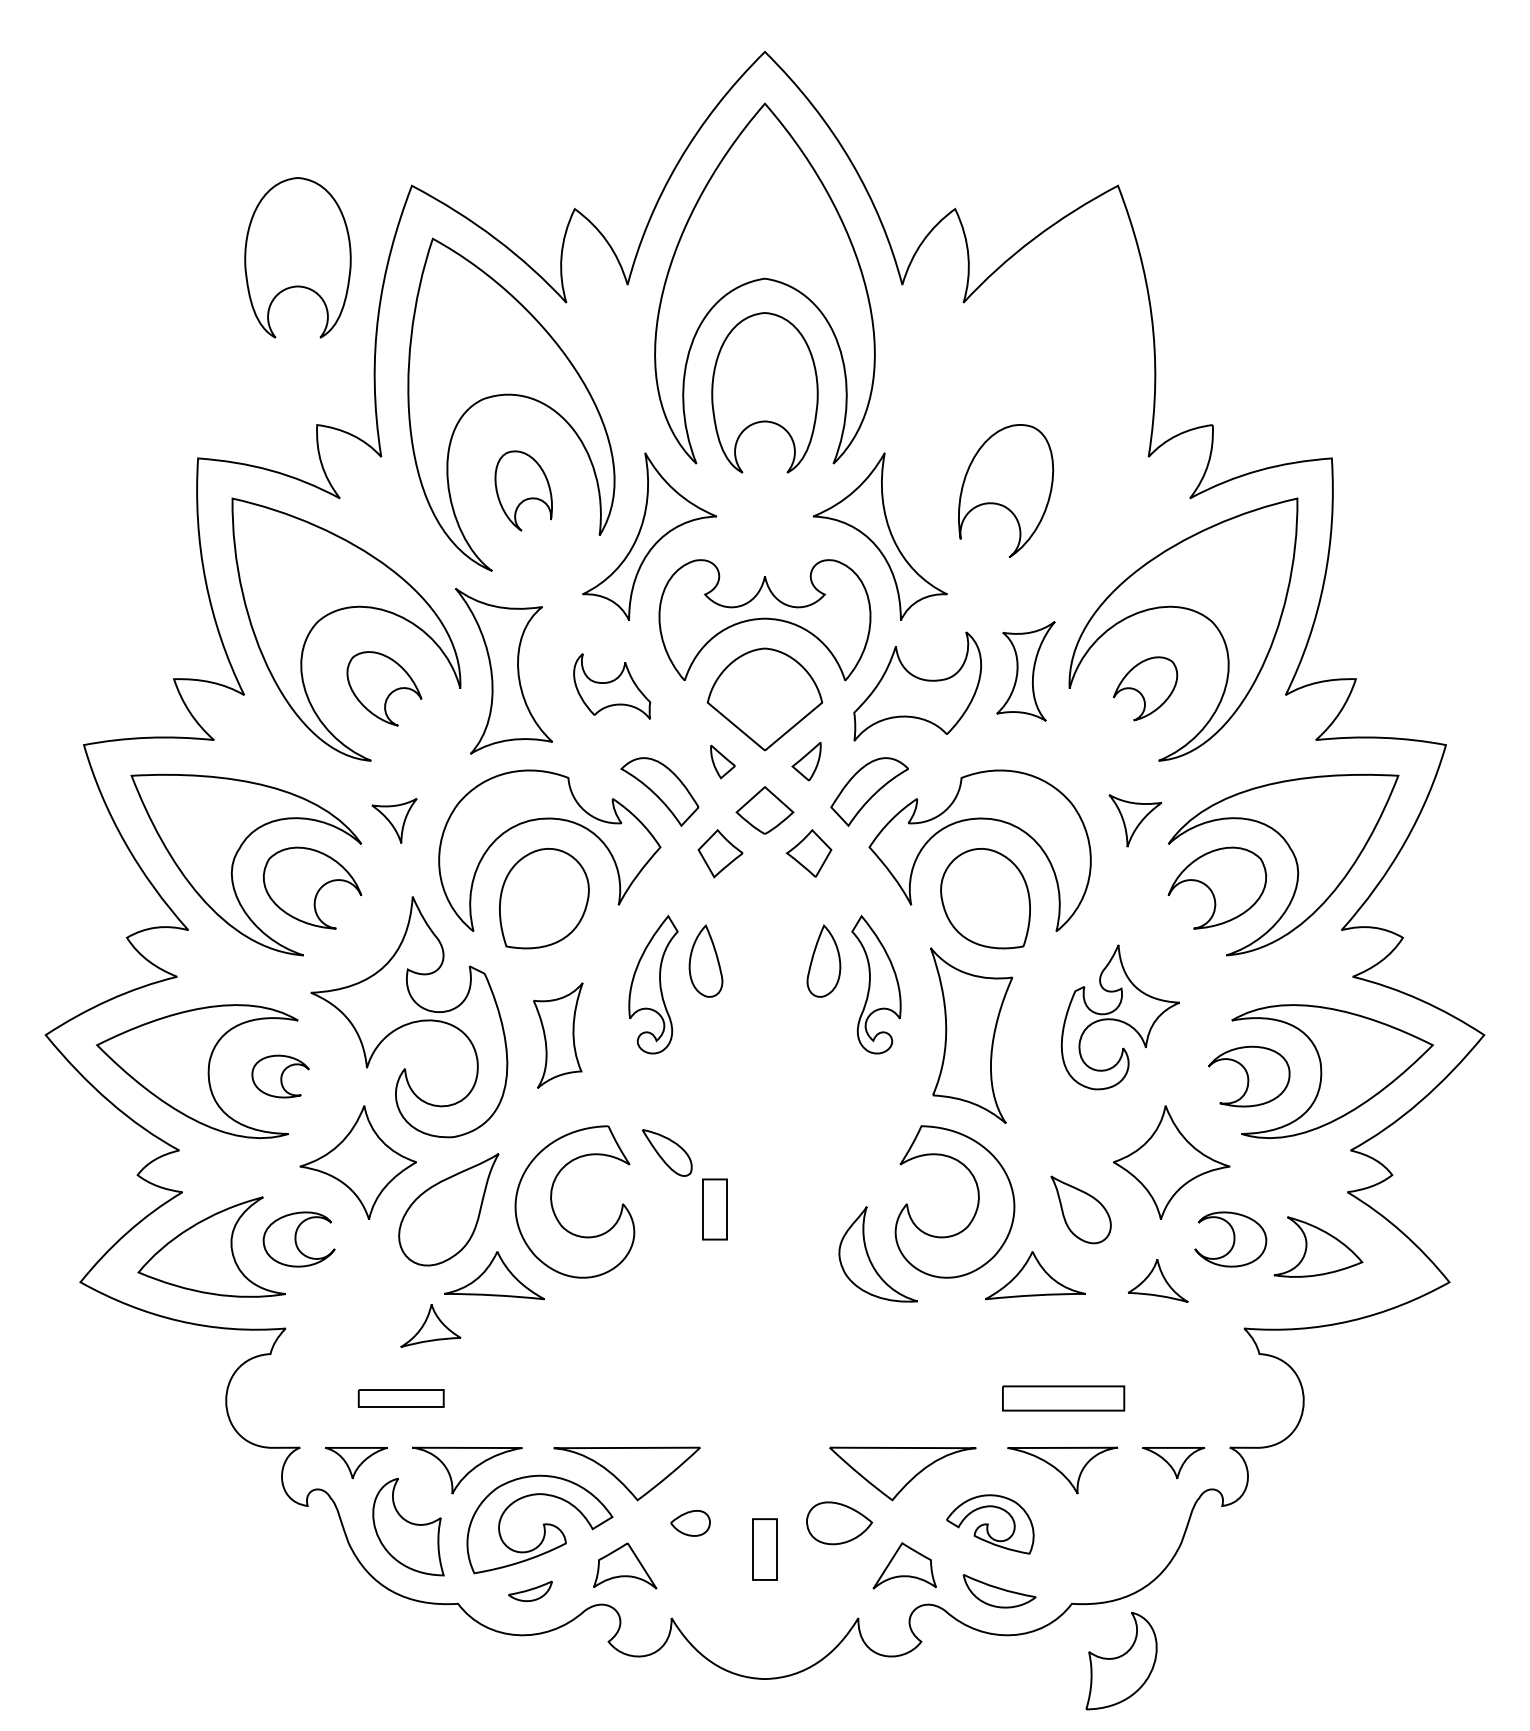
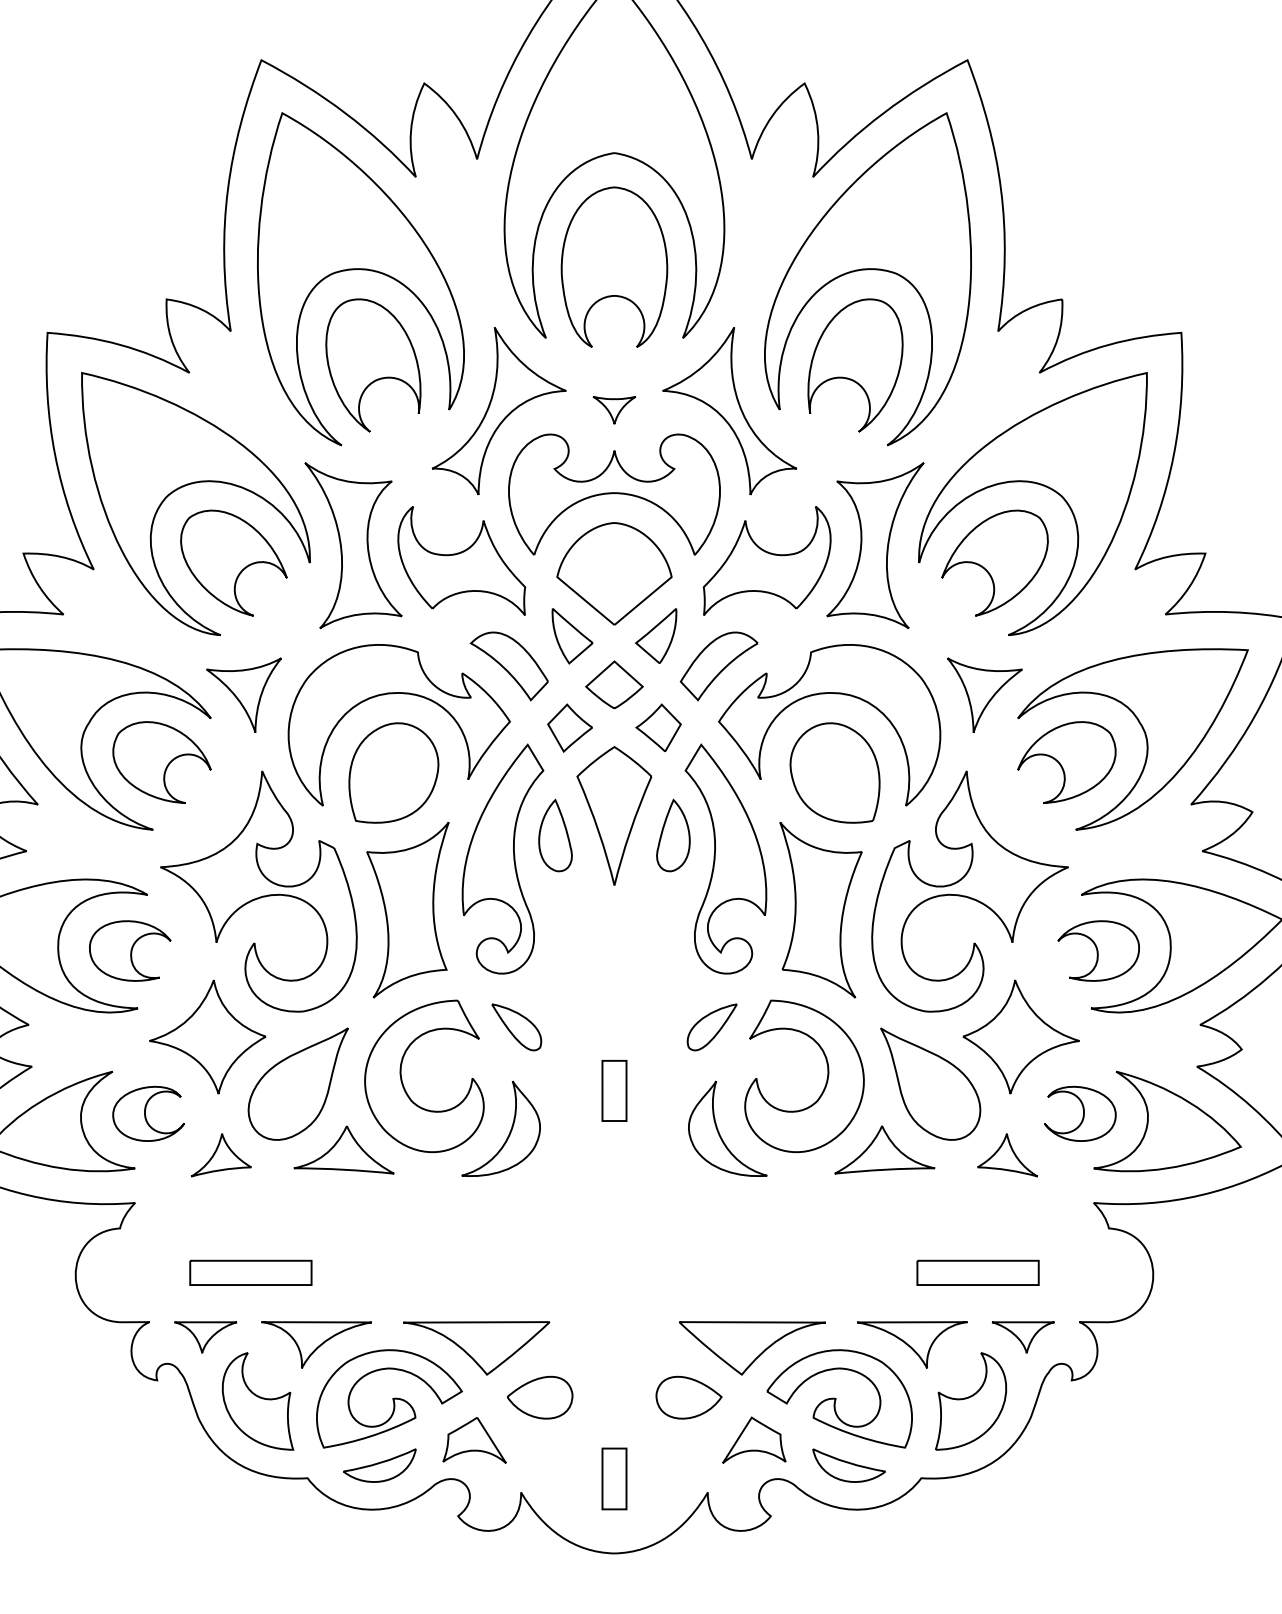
part: (297, 257) -> (147, 131), removed
part: (1018, 395) -> (868, 269), added
part: (523, 490) -> (373, 364), size x1.67
part: (764, 535) -> (614, 409), added
part: (1025, 671) -> (875, 545), size x1.67
part: (611, 686) -> (461, 560), size x1.67
part: (384, 688) -> (234, 562), size x1.43
part: (1145, 688) -> (995, 562), size x1.67
part: (722, 761) -> (572, 635), size x1.67
part: (806, 761) -> (656, 635), size x1.43
part: (394, 820) -> (244, 694), size x1.67
part: (1135, 820) -> (985, 694), size x1.43
part: (764, 941) -> (614, 815), added
part: (653, 984) -> (503, 858), size x1.67
part: (876, 984) -> (726, 858), size x1.67
part: (1120, 1017) -> (970, 891), size x1.67
part: (557, 1035) -> (407, 909), size x1.67
part: (280, 1076) -> (130, 950), size x1.43
part: (862, 1152) -> (712, 1026), added
part: (714, 1209) -> (614, 1090), moved
part: (1080, 1209) -> (930, 1083), size x1.67
part: (1318, 1246) -> (1168, 1120), size x1.67
part: (659, 1258) -> (509, 1132), added
part: (430, 1325) -> (221, 1154), moved
part: (400, 1398) -> (250, 1272), size x1.43
part: (1063, 1398) -> (978, 1272), moved
part: (690, 1523) -> (540, 1397), size x1.67
part: (990, 1524) -> (840, 1398), size x1.67
part: (764, 1549) -> (614, 1478), moved
part: (530, 1591) -> (380, 1465), size x1.67
part: (1121, 1660) -> (971, 1400), moved

